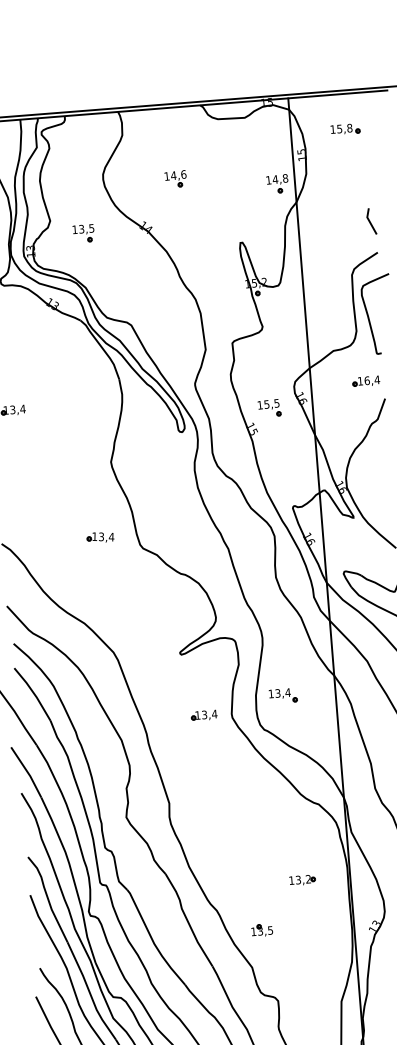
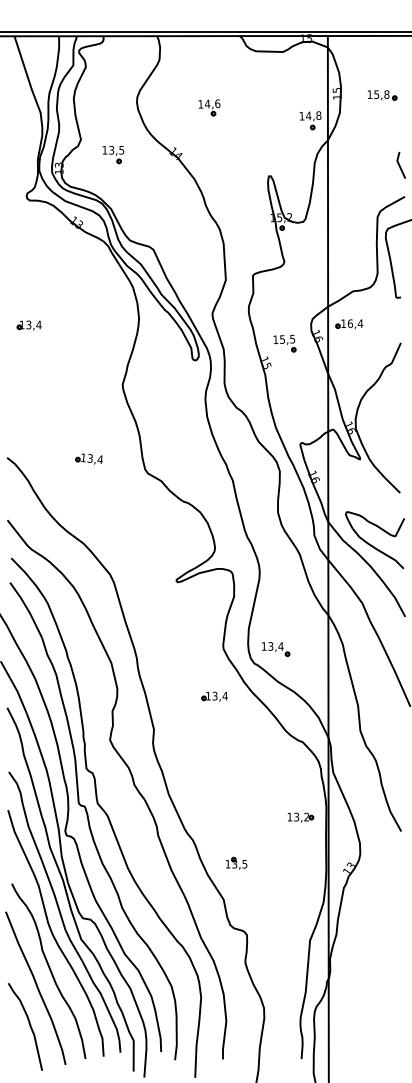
part: (345, 129) -> (382, 95), moved
part: (366, 381) -> (349, 324), moved
part: (99, 536) -> (88, 458), moved
part: (283, 696) -> (276, 649), moved
part: (204, 715) -> (214, 696), moved
part: (302, 880) -> (300, 817), moved

